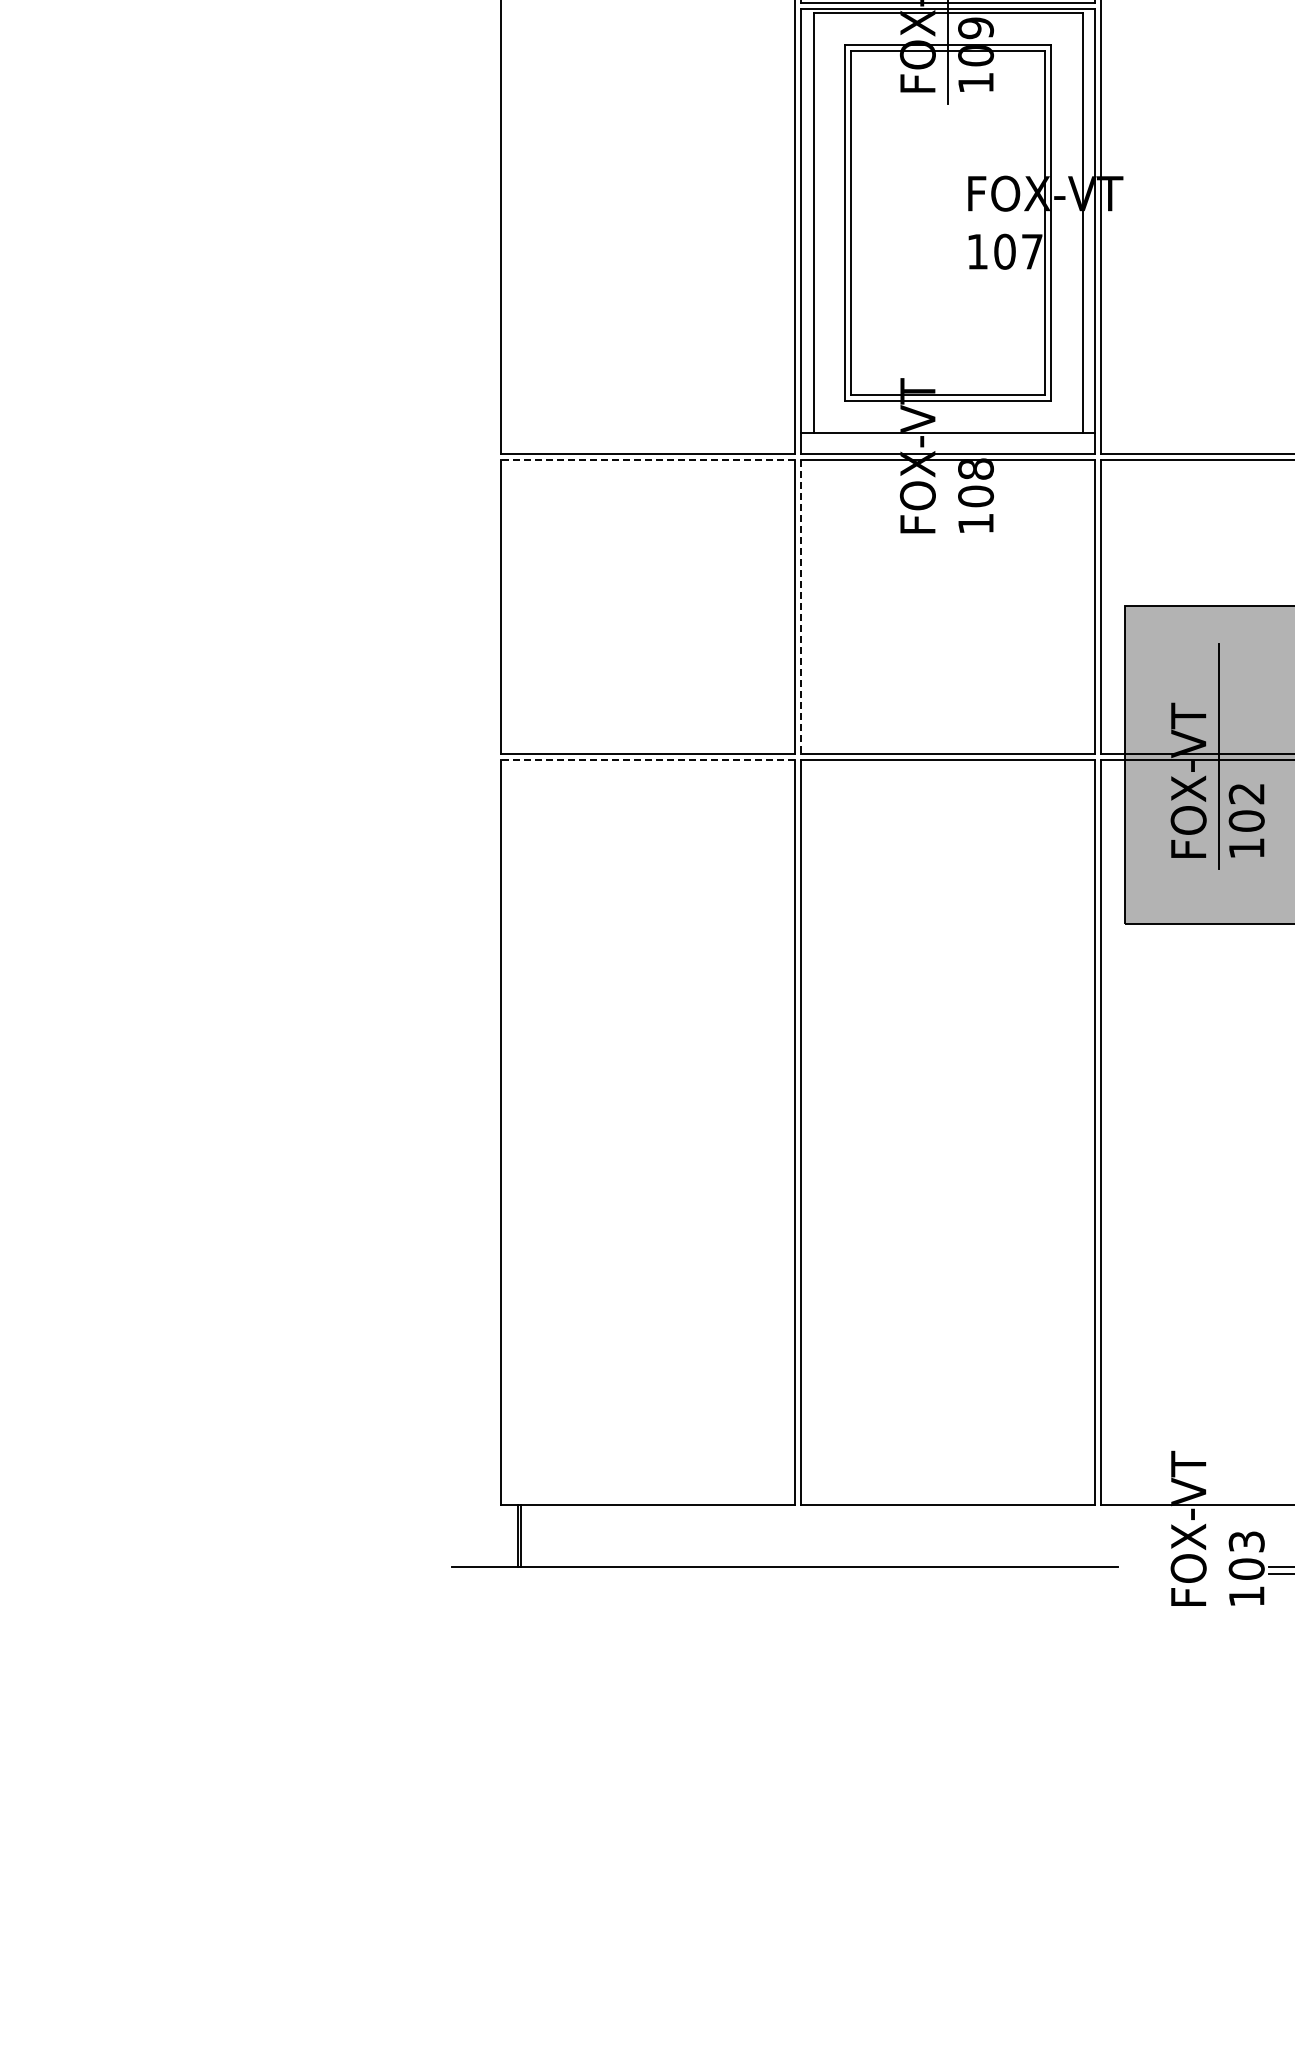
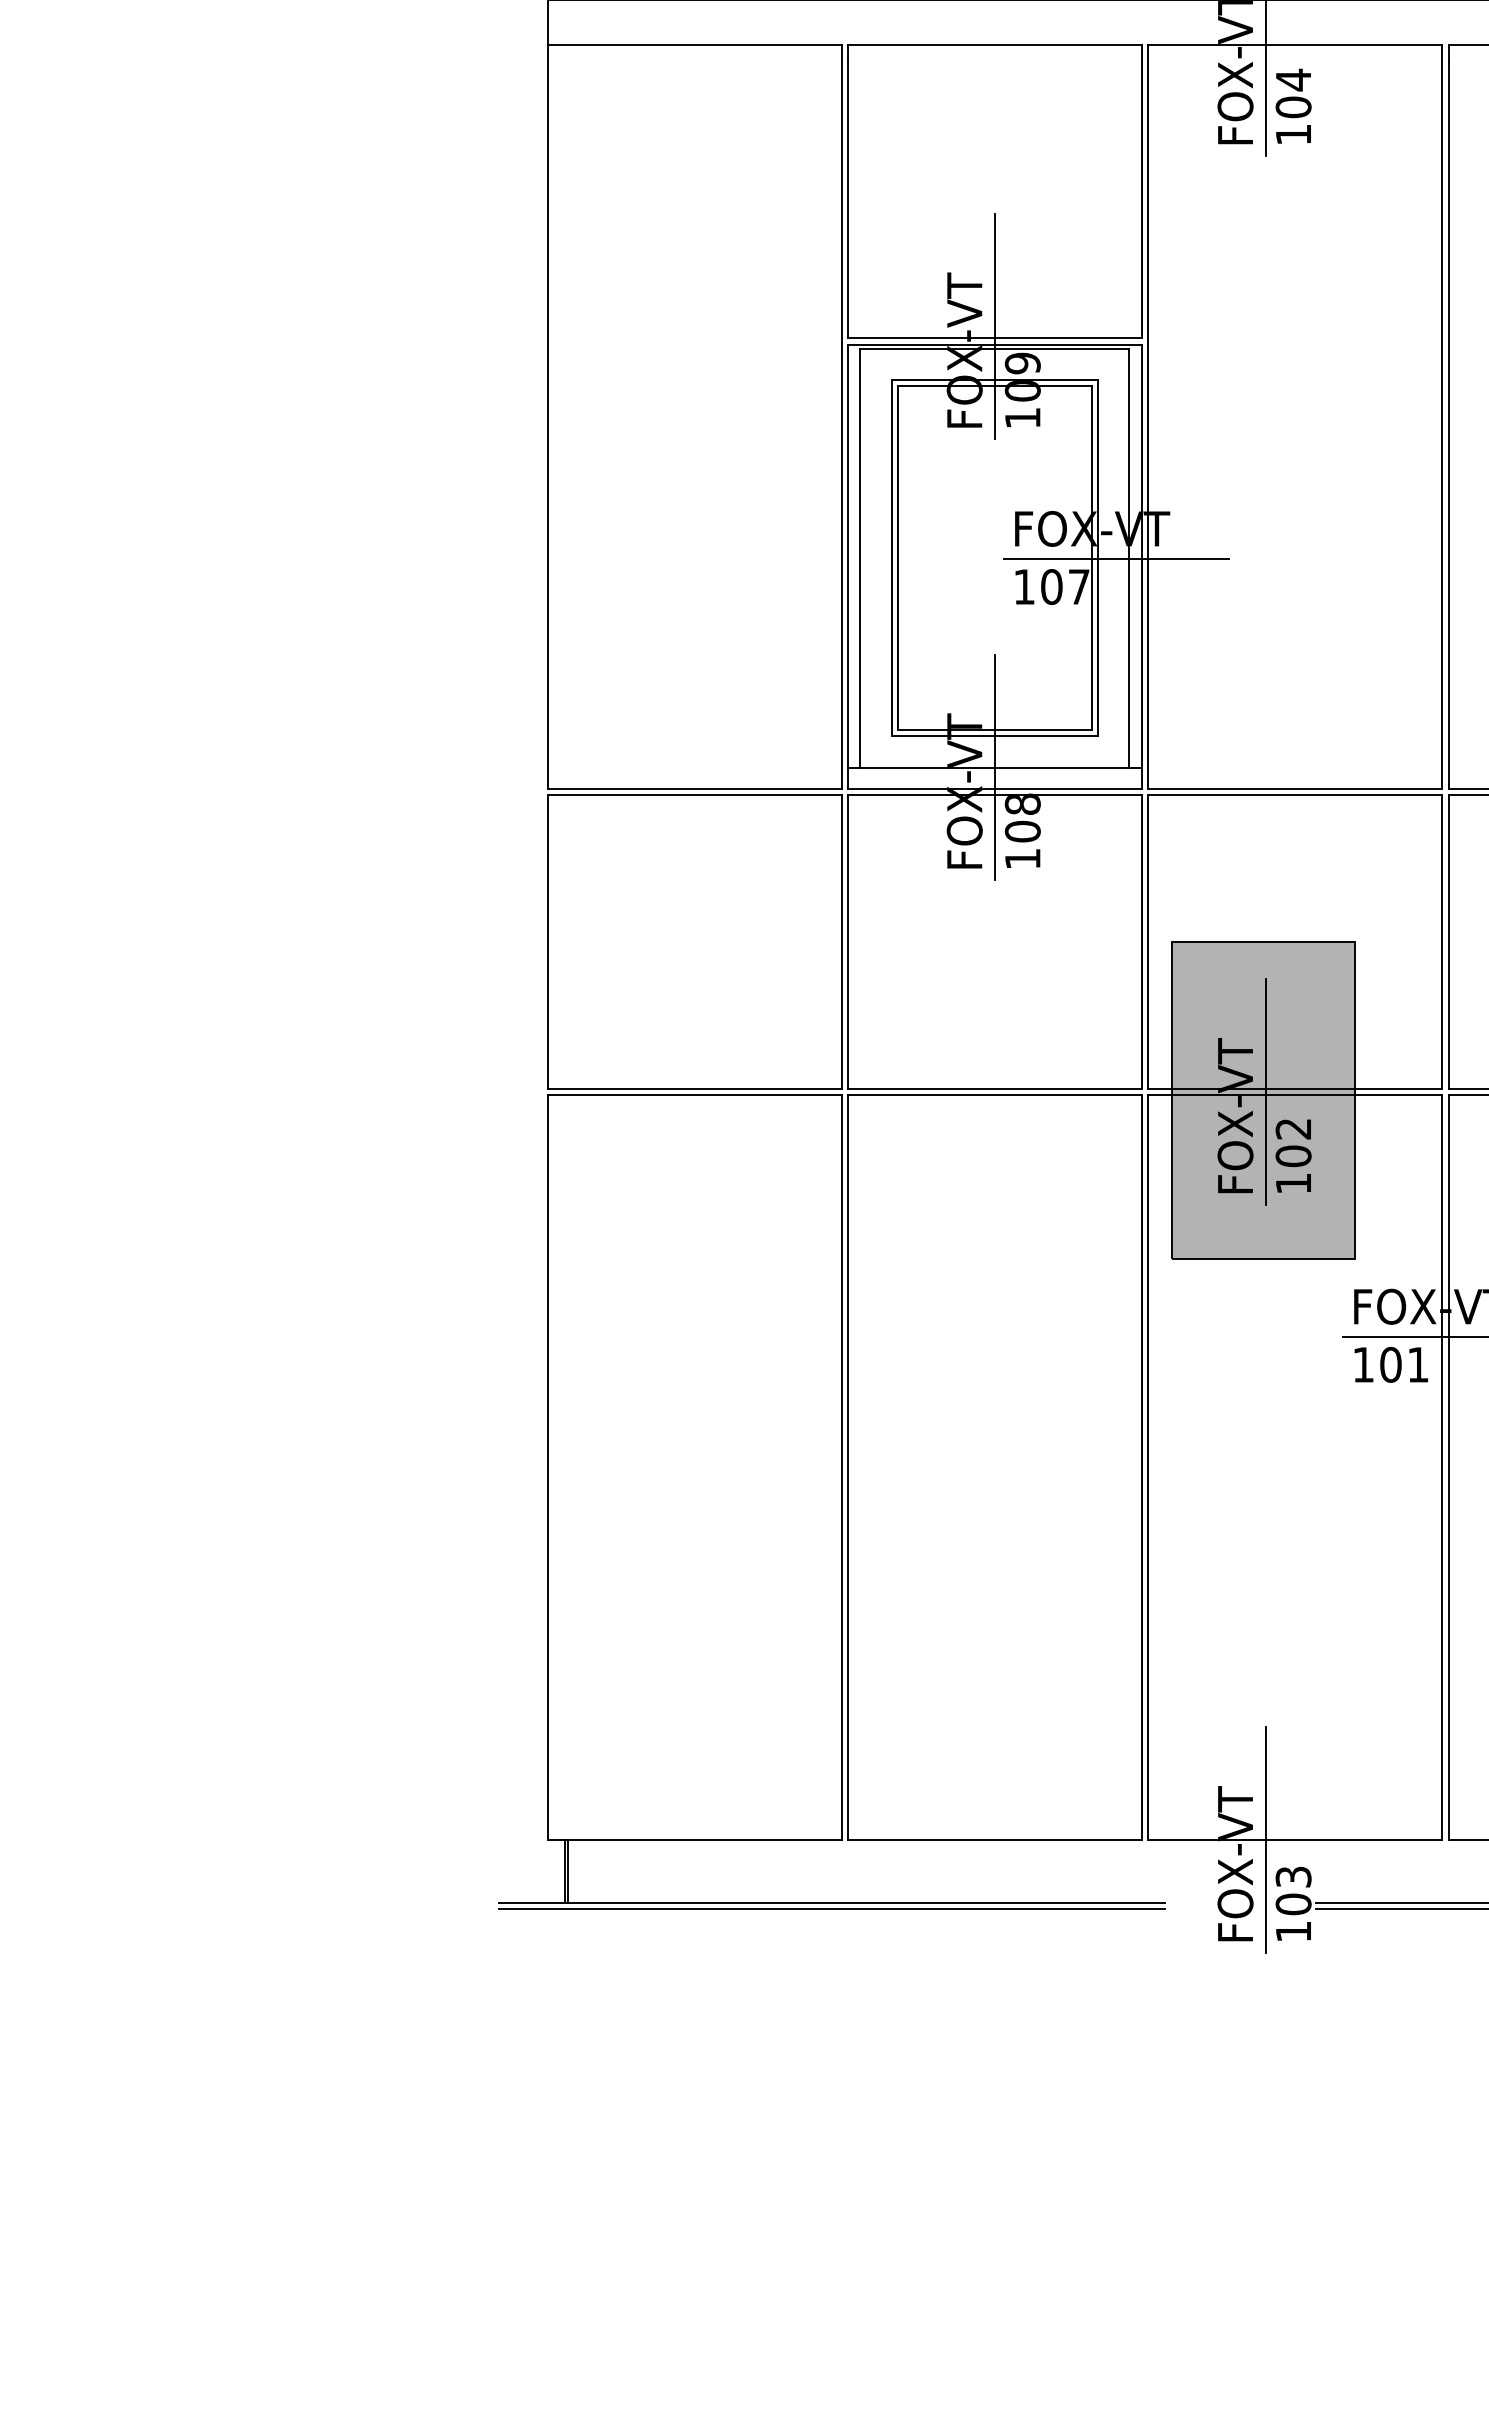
line: (1068, 224) -> (1115, 559), added
line: (947, 431) -> (994, 766), added
line: (647, 460) -> (694, 795), dashed -> solid
line: (800, 607) -> (847, 942), dashed -> solid
line: (647, 760) -> (694, 1095), dashed -> solid
line: (1218, 1504) -> (1265, 1839), added
line: (785, 1573) -> (832, 1908), added

